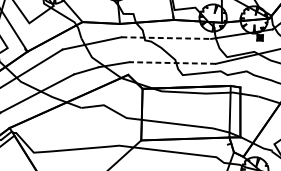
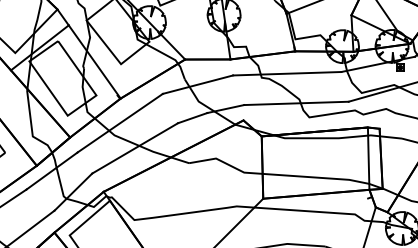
line: (166, 37) -> (287, 73), dashed -> solid
line: (171, 63) -> (295, 103), dashed -> solid

